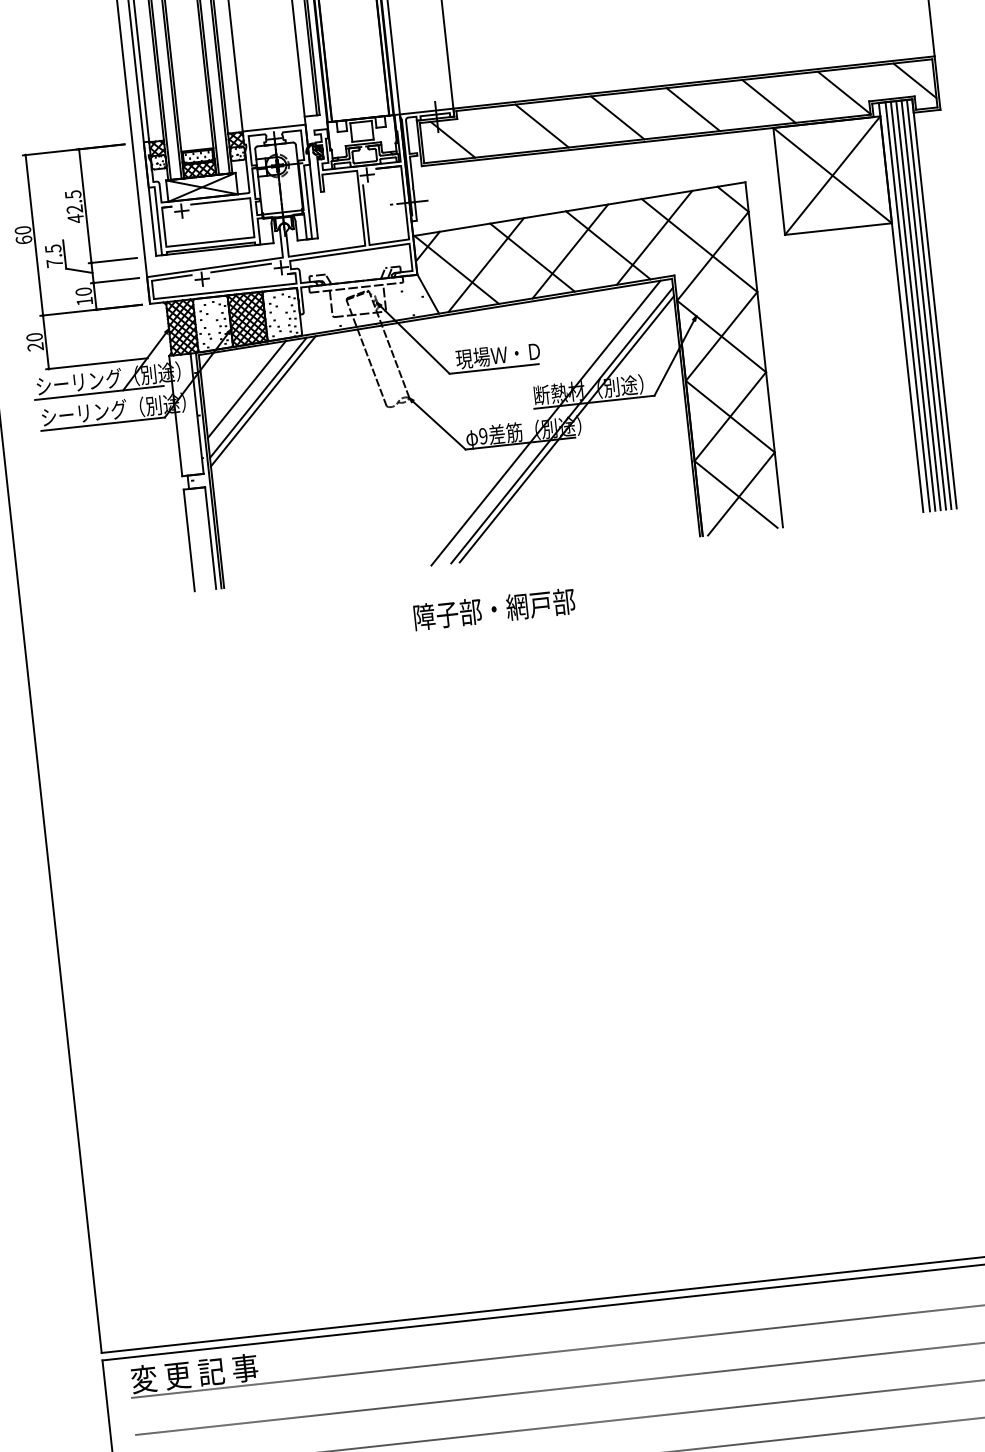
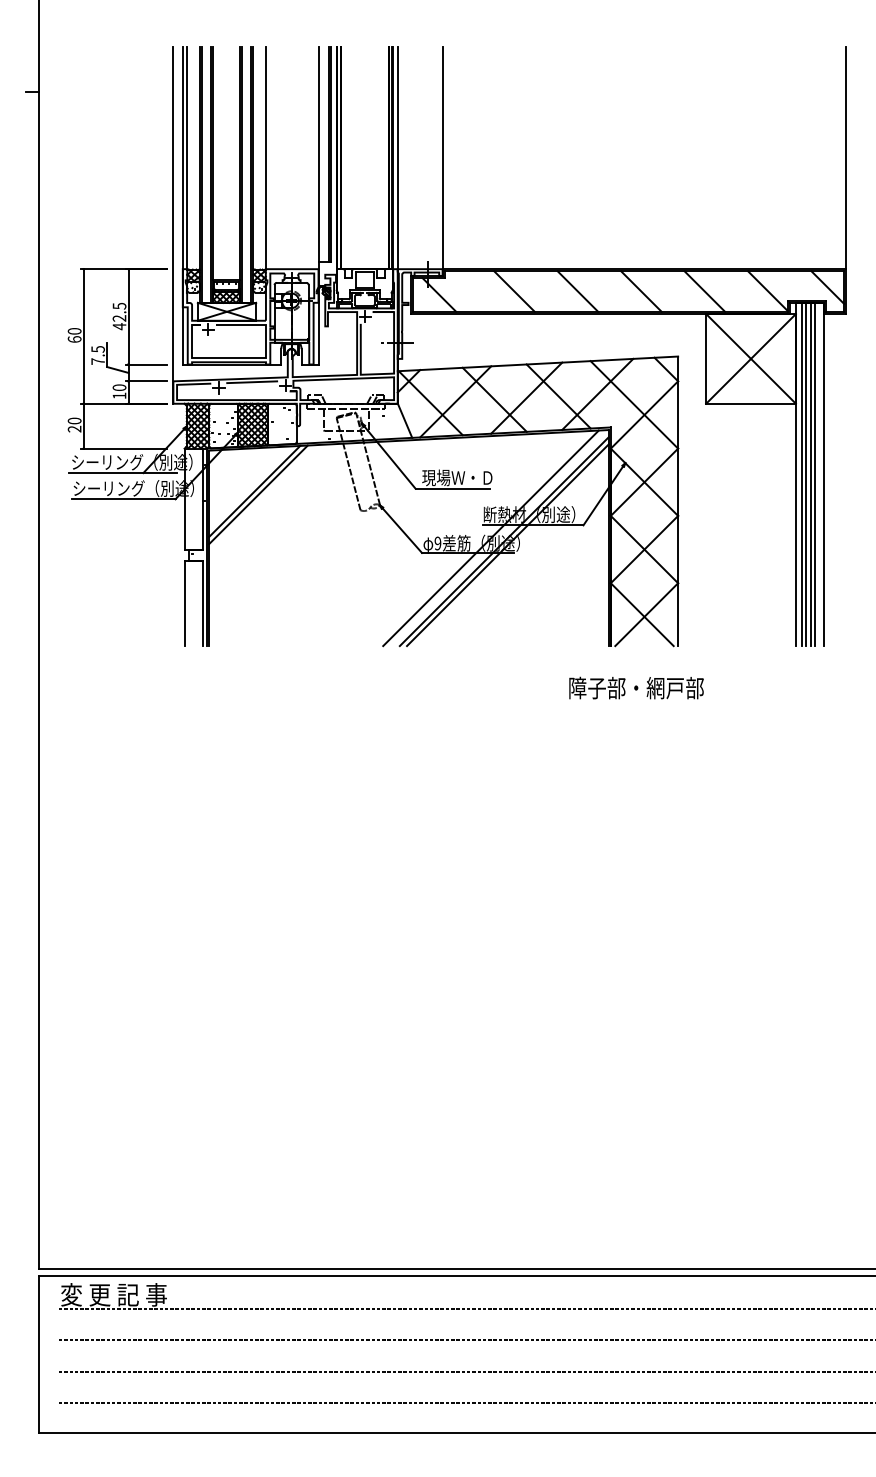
line: (929, 304) -> (819, 474), removed
line: (246, 389) -> (245, 483), removed
text: (494, 608) -> (636, 687), moved

